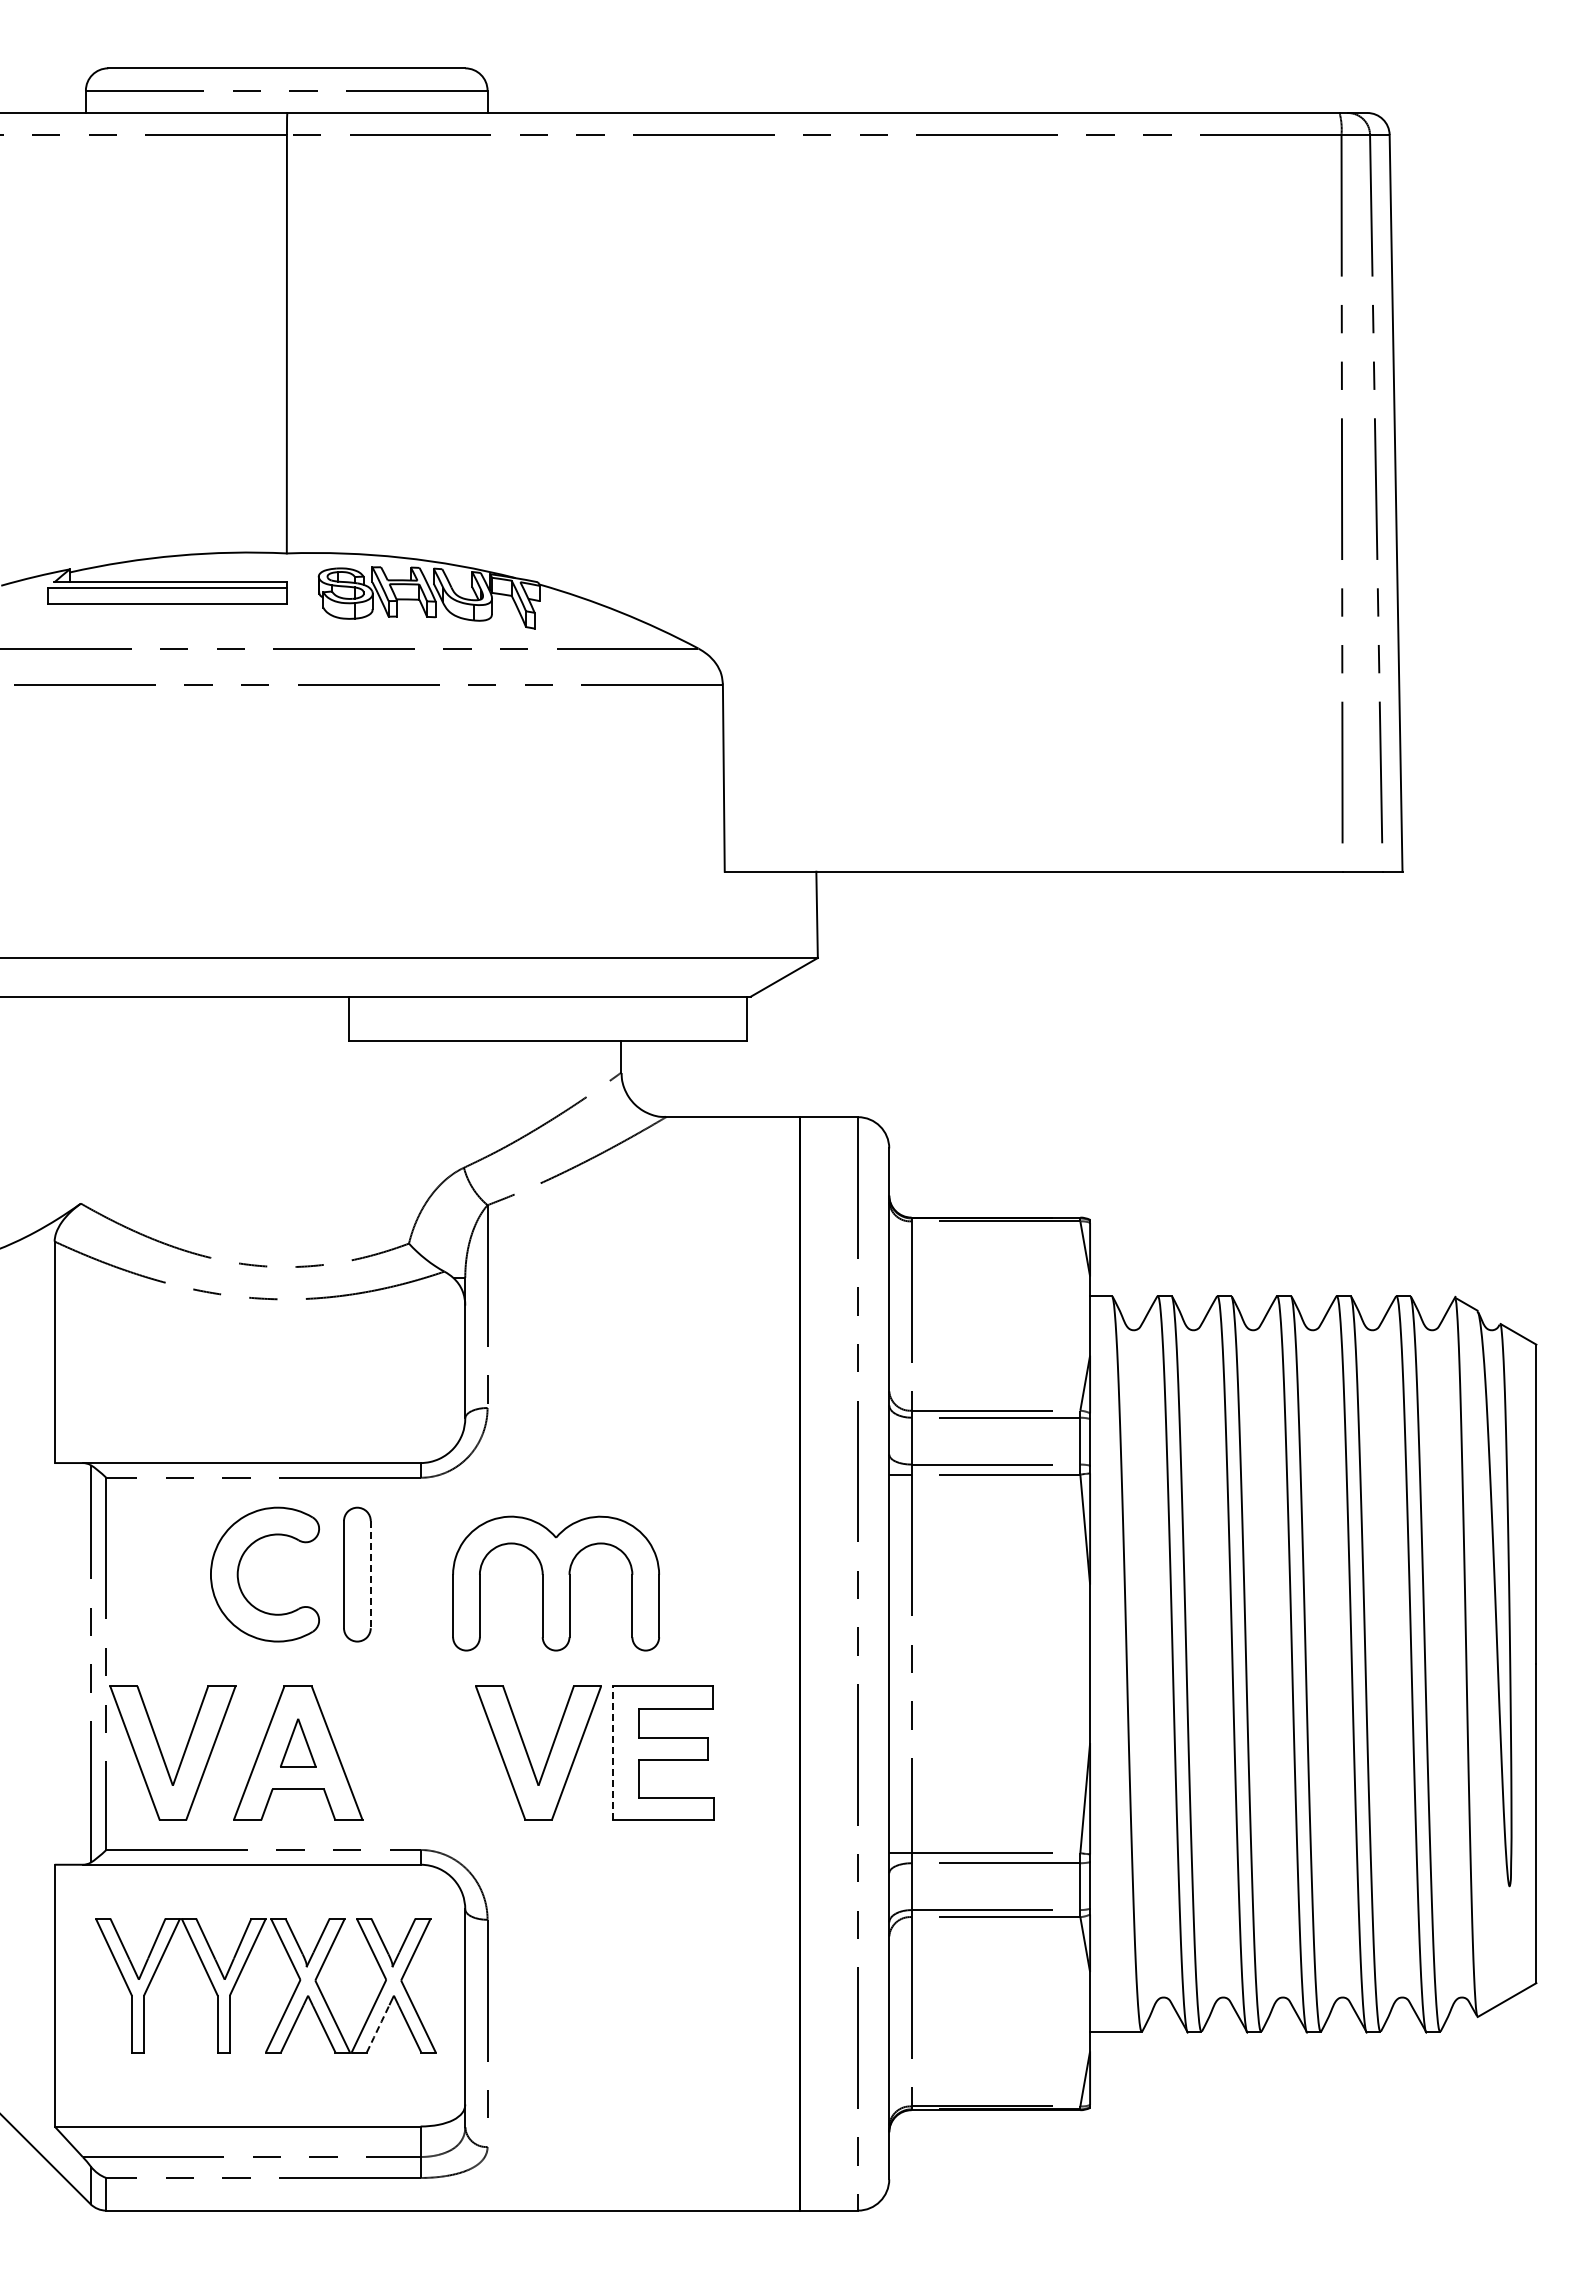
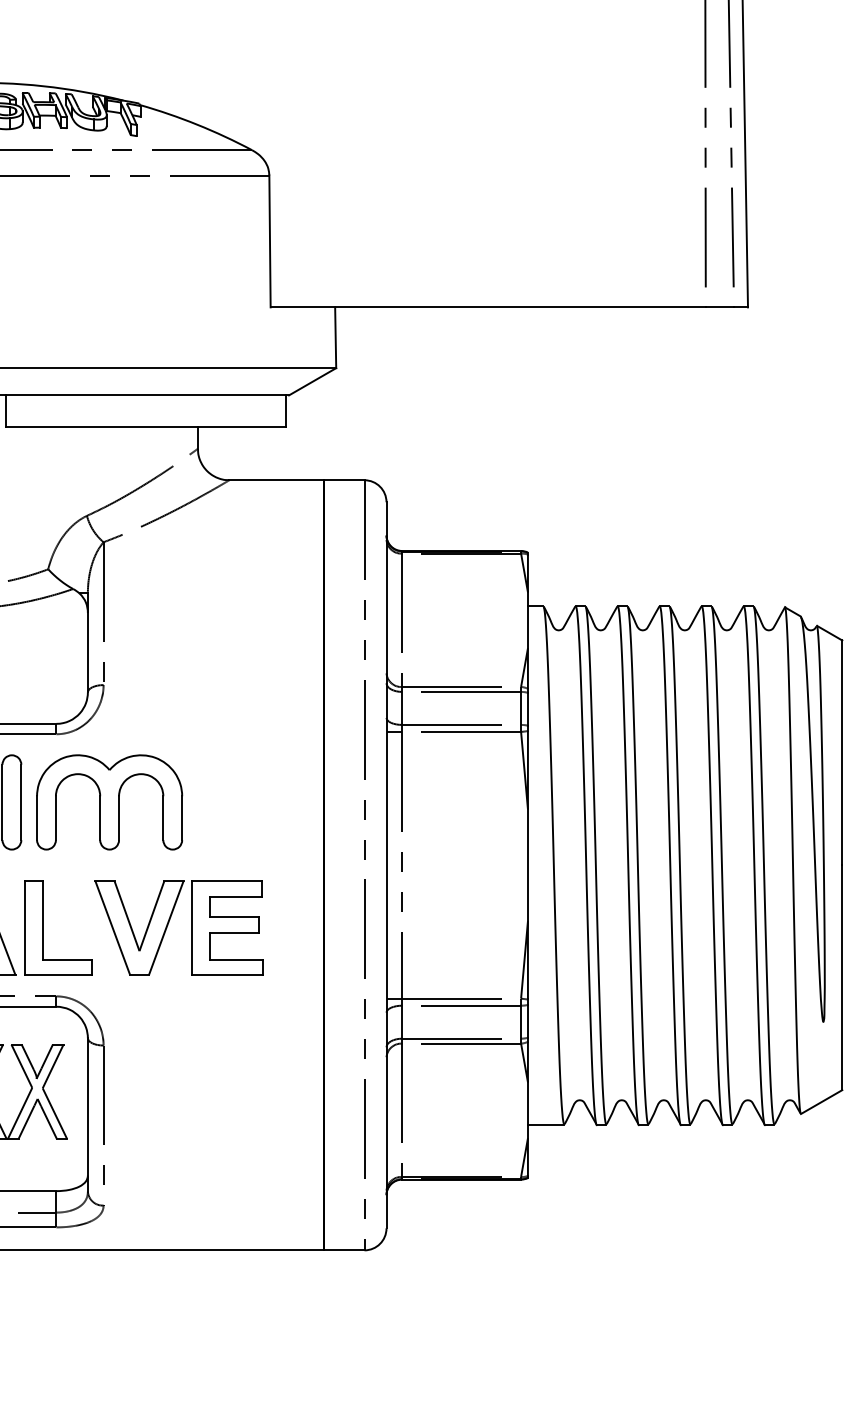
line: (370, 1574) -> (21, 802), dashed -> solid
part: (555, 1583) -> (109, 802), moved
part: (402, 1752) -> (43, 927), added
line: (613, 1753) -> (192, 928), dashed -> solid
line: (378, 2028) -> (26, 1122), dashed -> solid

